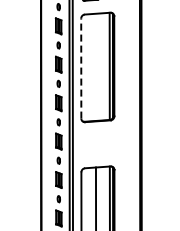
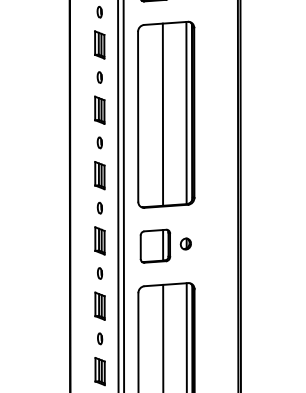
line: (95, 66) -> (162, 113), added
line: (81, 68) -> (138, 116), dashed -> solid
part: (97, 144) -> (165, 245), added

